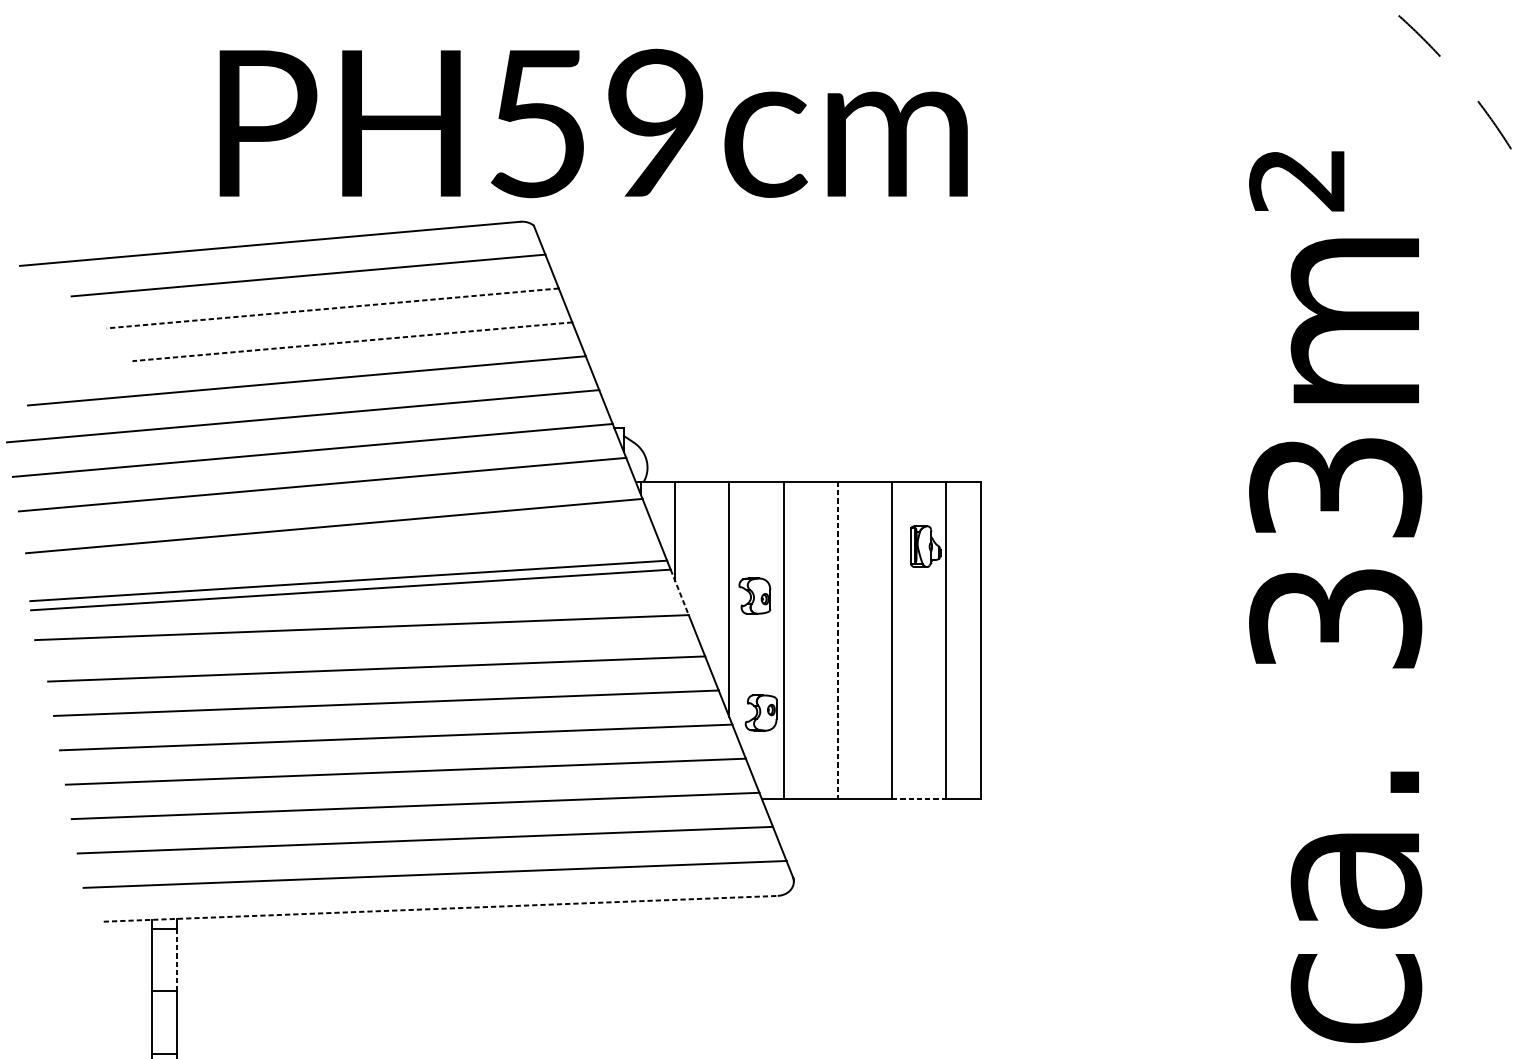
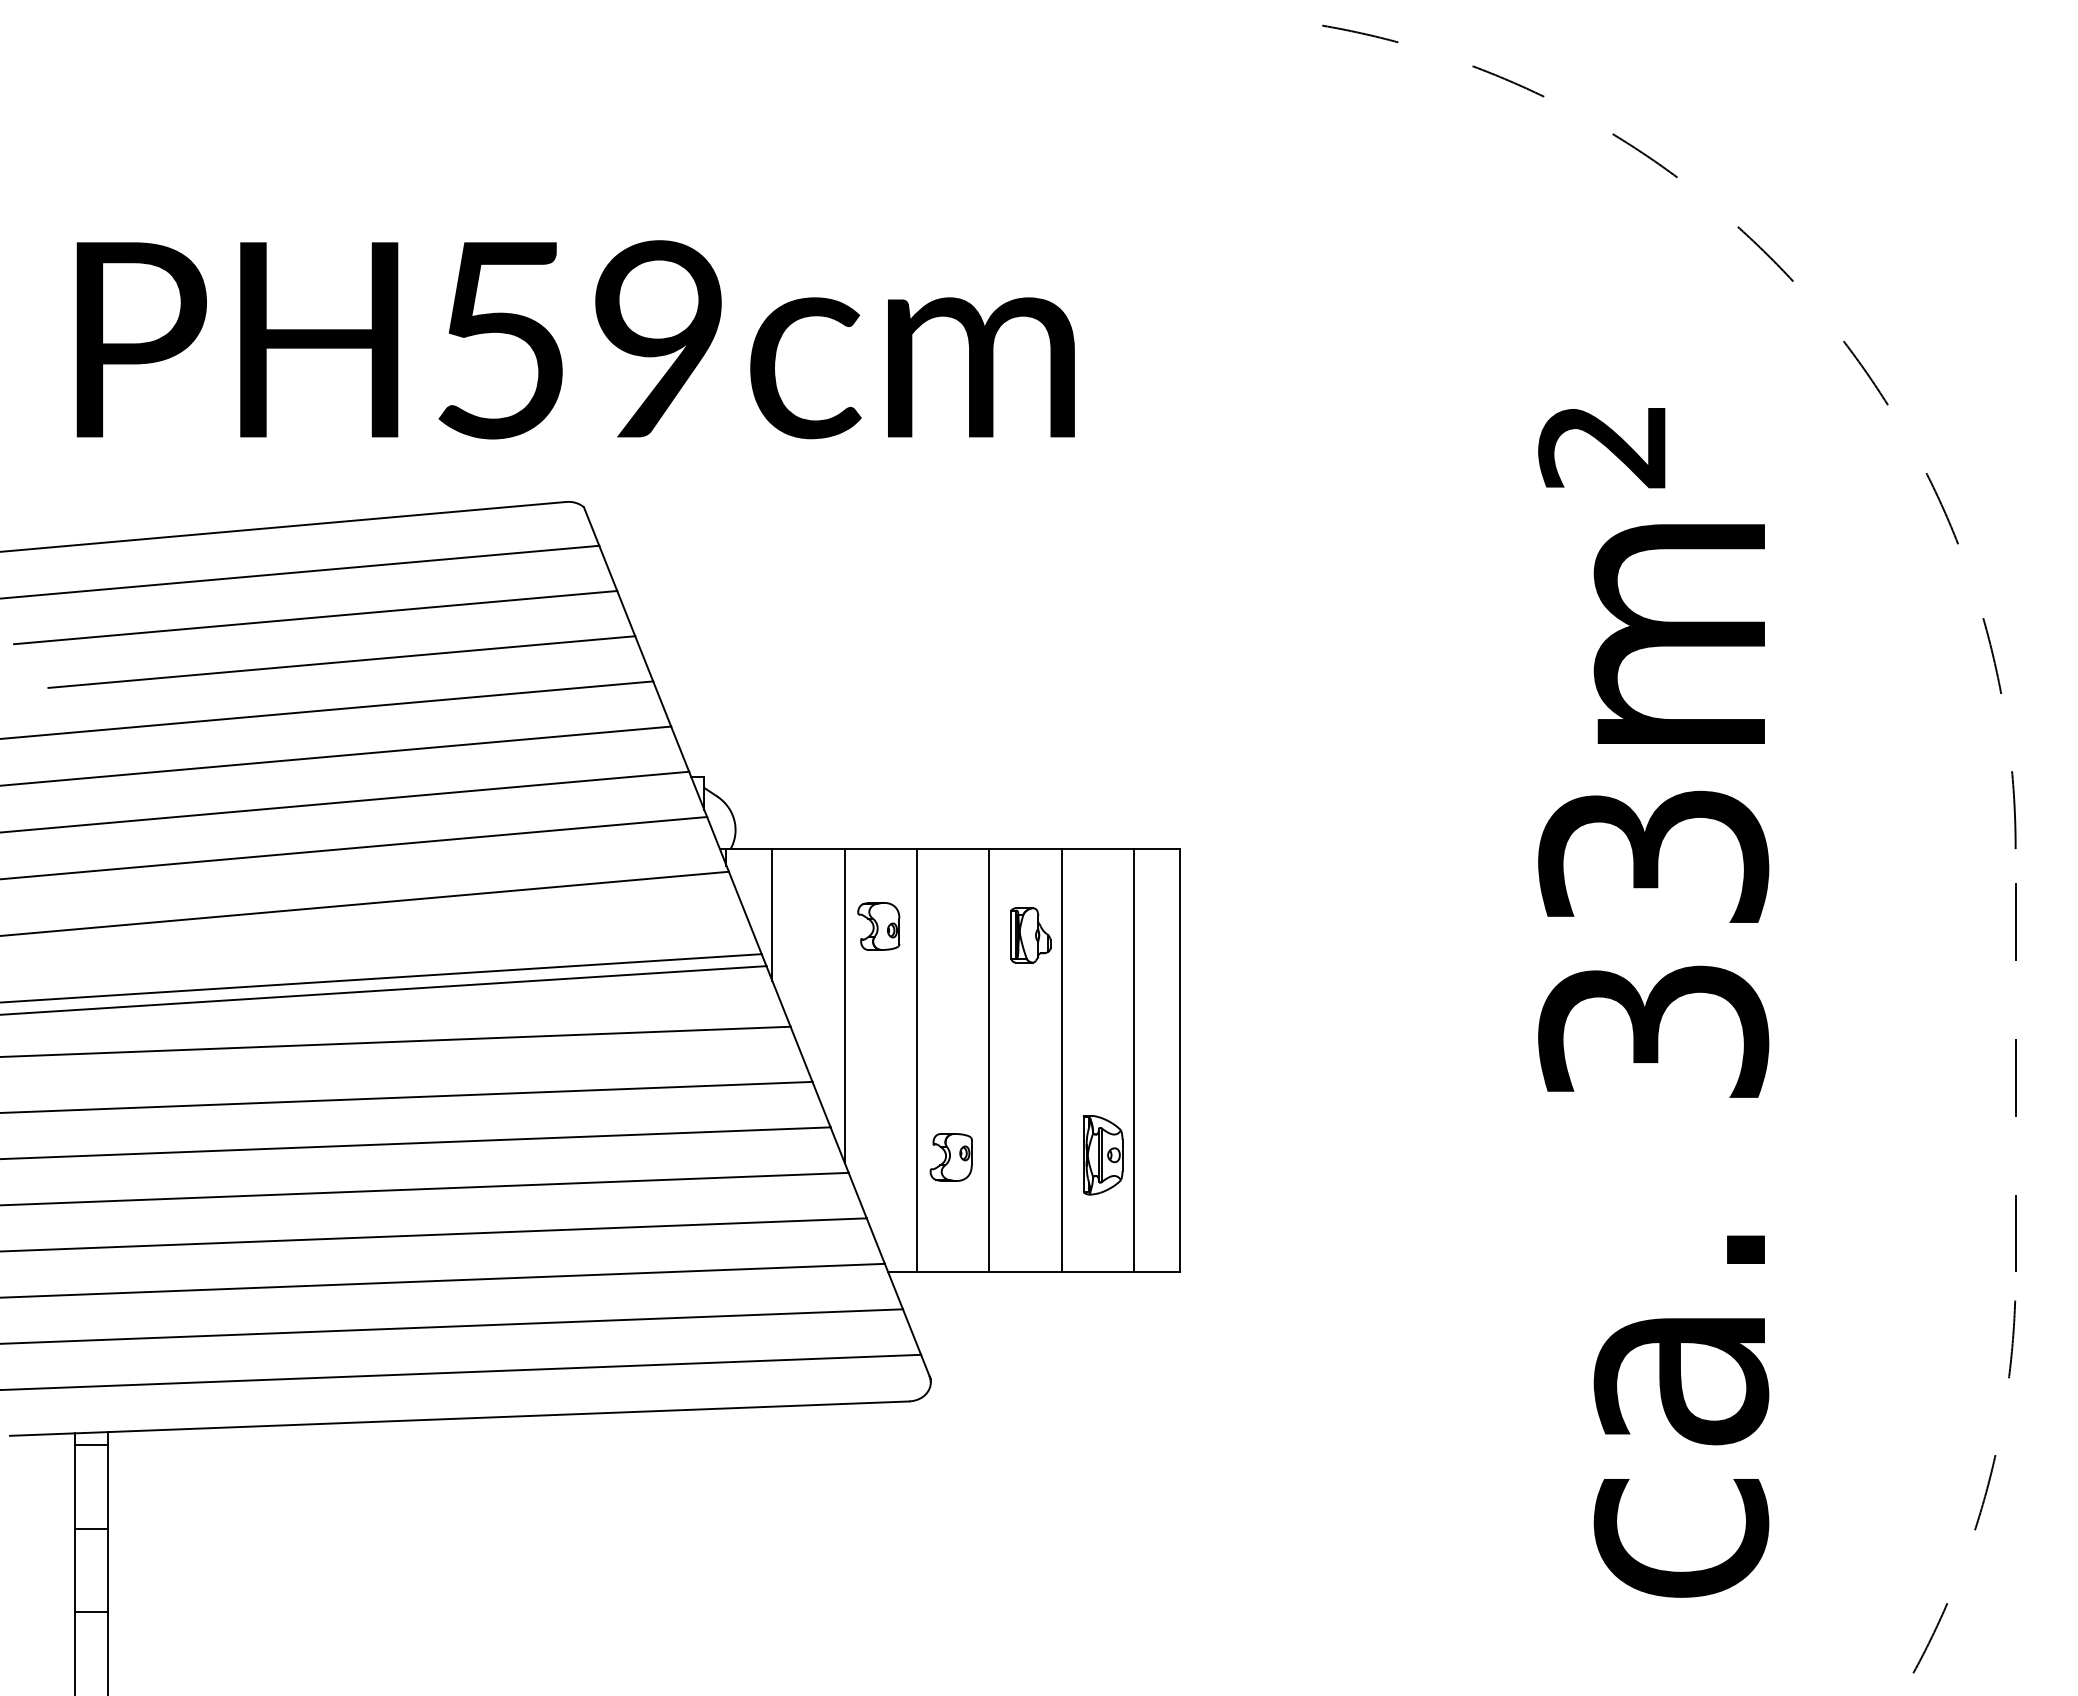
text: (593, 123) -> (575, 339), moved
line: (332, 308) -> (315, 617), dashed -> solid
line: (352, 342) -> (341, 662), dashed -> solid
part: (925, 546) -> (1030, 935), moved
line: (679, 592) -> (778, 996), dashed -> solid
part: (754, 596) -> (878, 926), moved
line: (837, 640) -> (989, 1060), dashed -> solid
part: (922, 711) -> (1102, 1155), added
part: (760, 713) -> (950, 1157), moved
line: (919, 799) -> (1098, 1272), dashed -> solid
line: (440, 908) -> (459, 1418), dashed -> solid
line: (177, 959) -> (108, 1486), dashed -> solid

